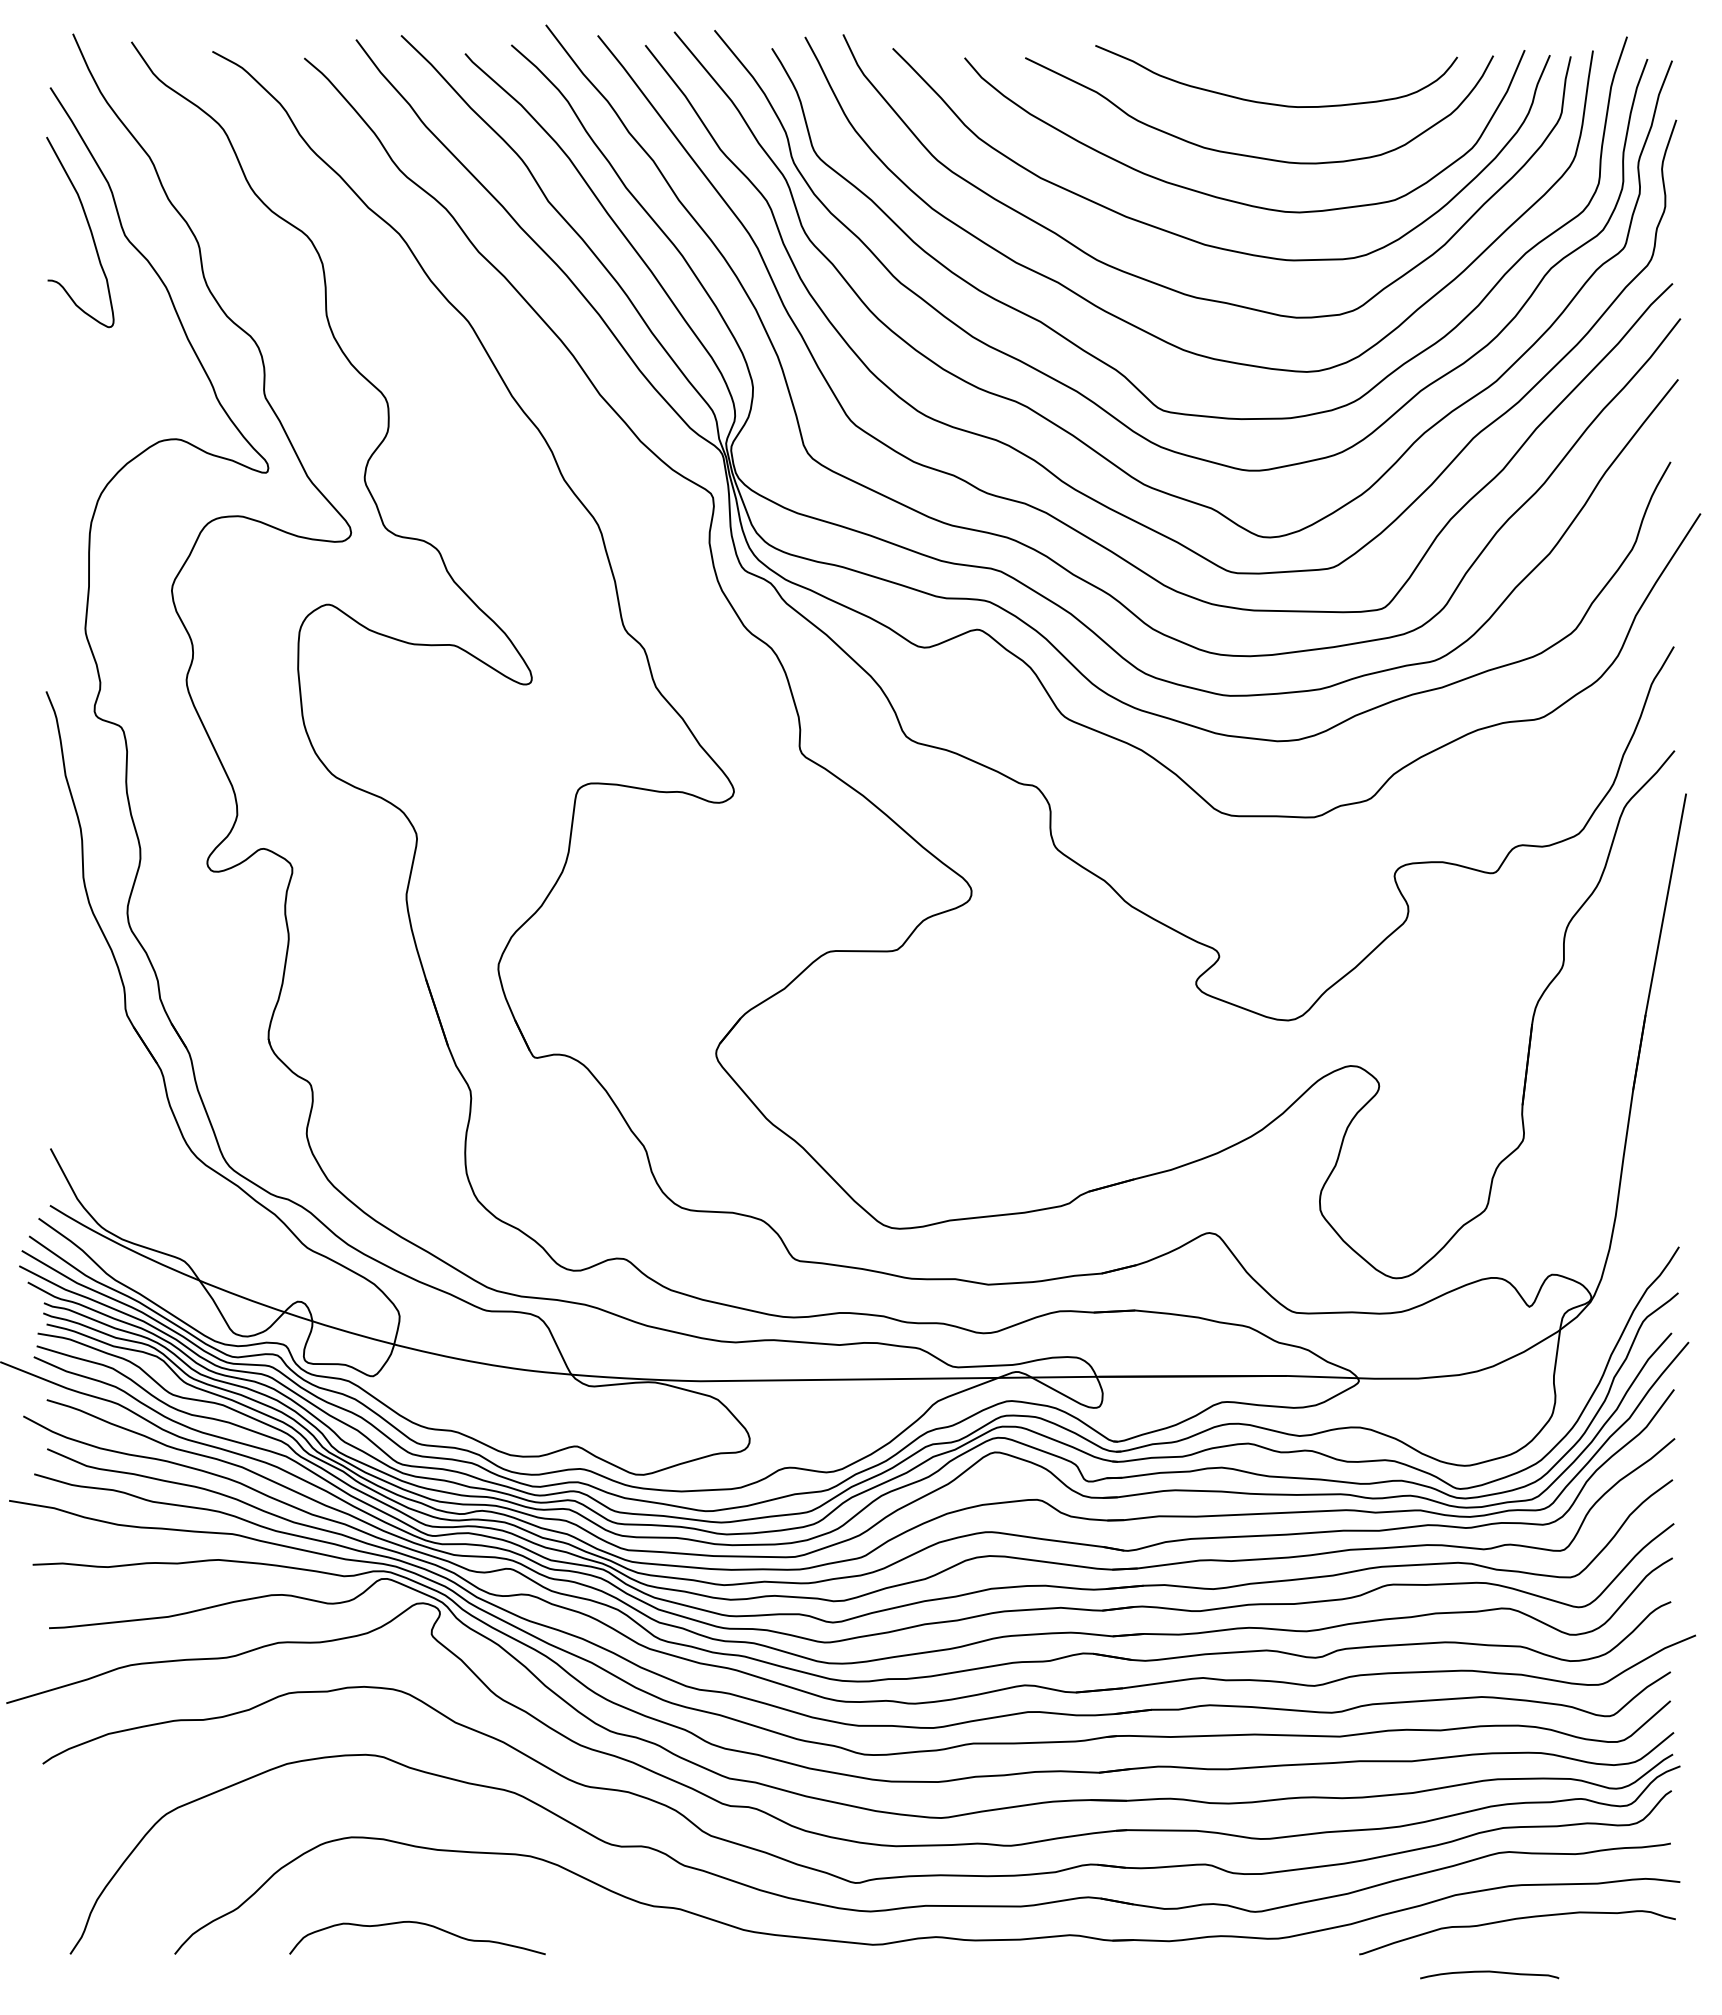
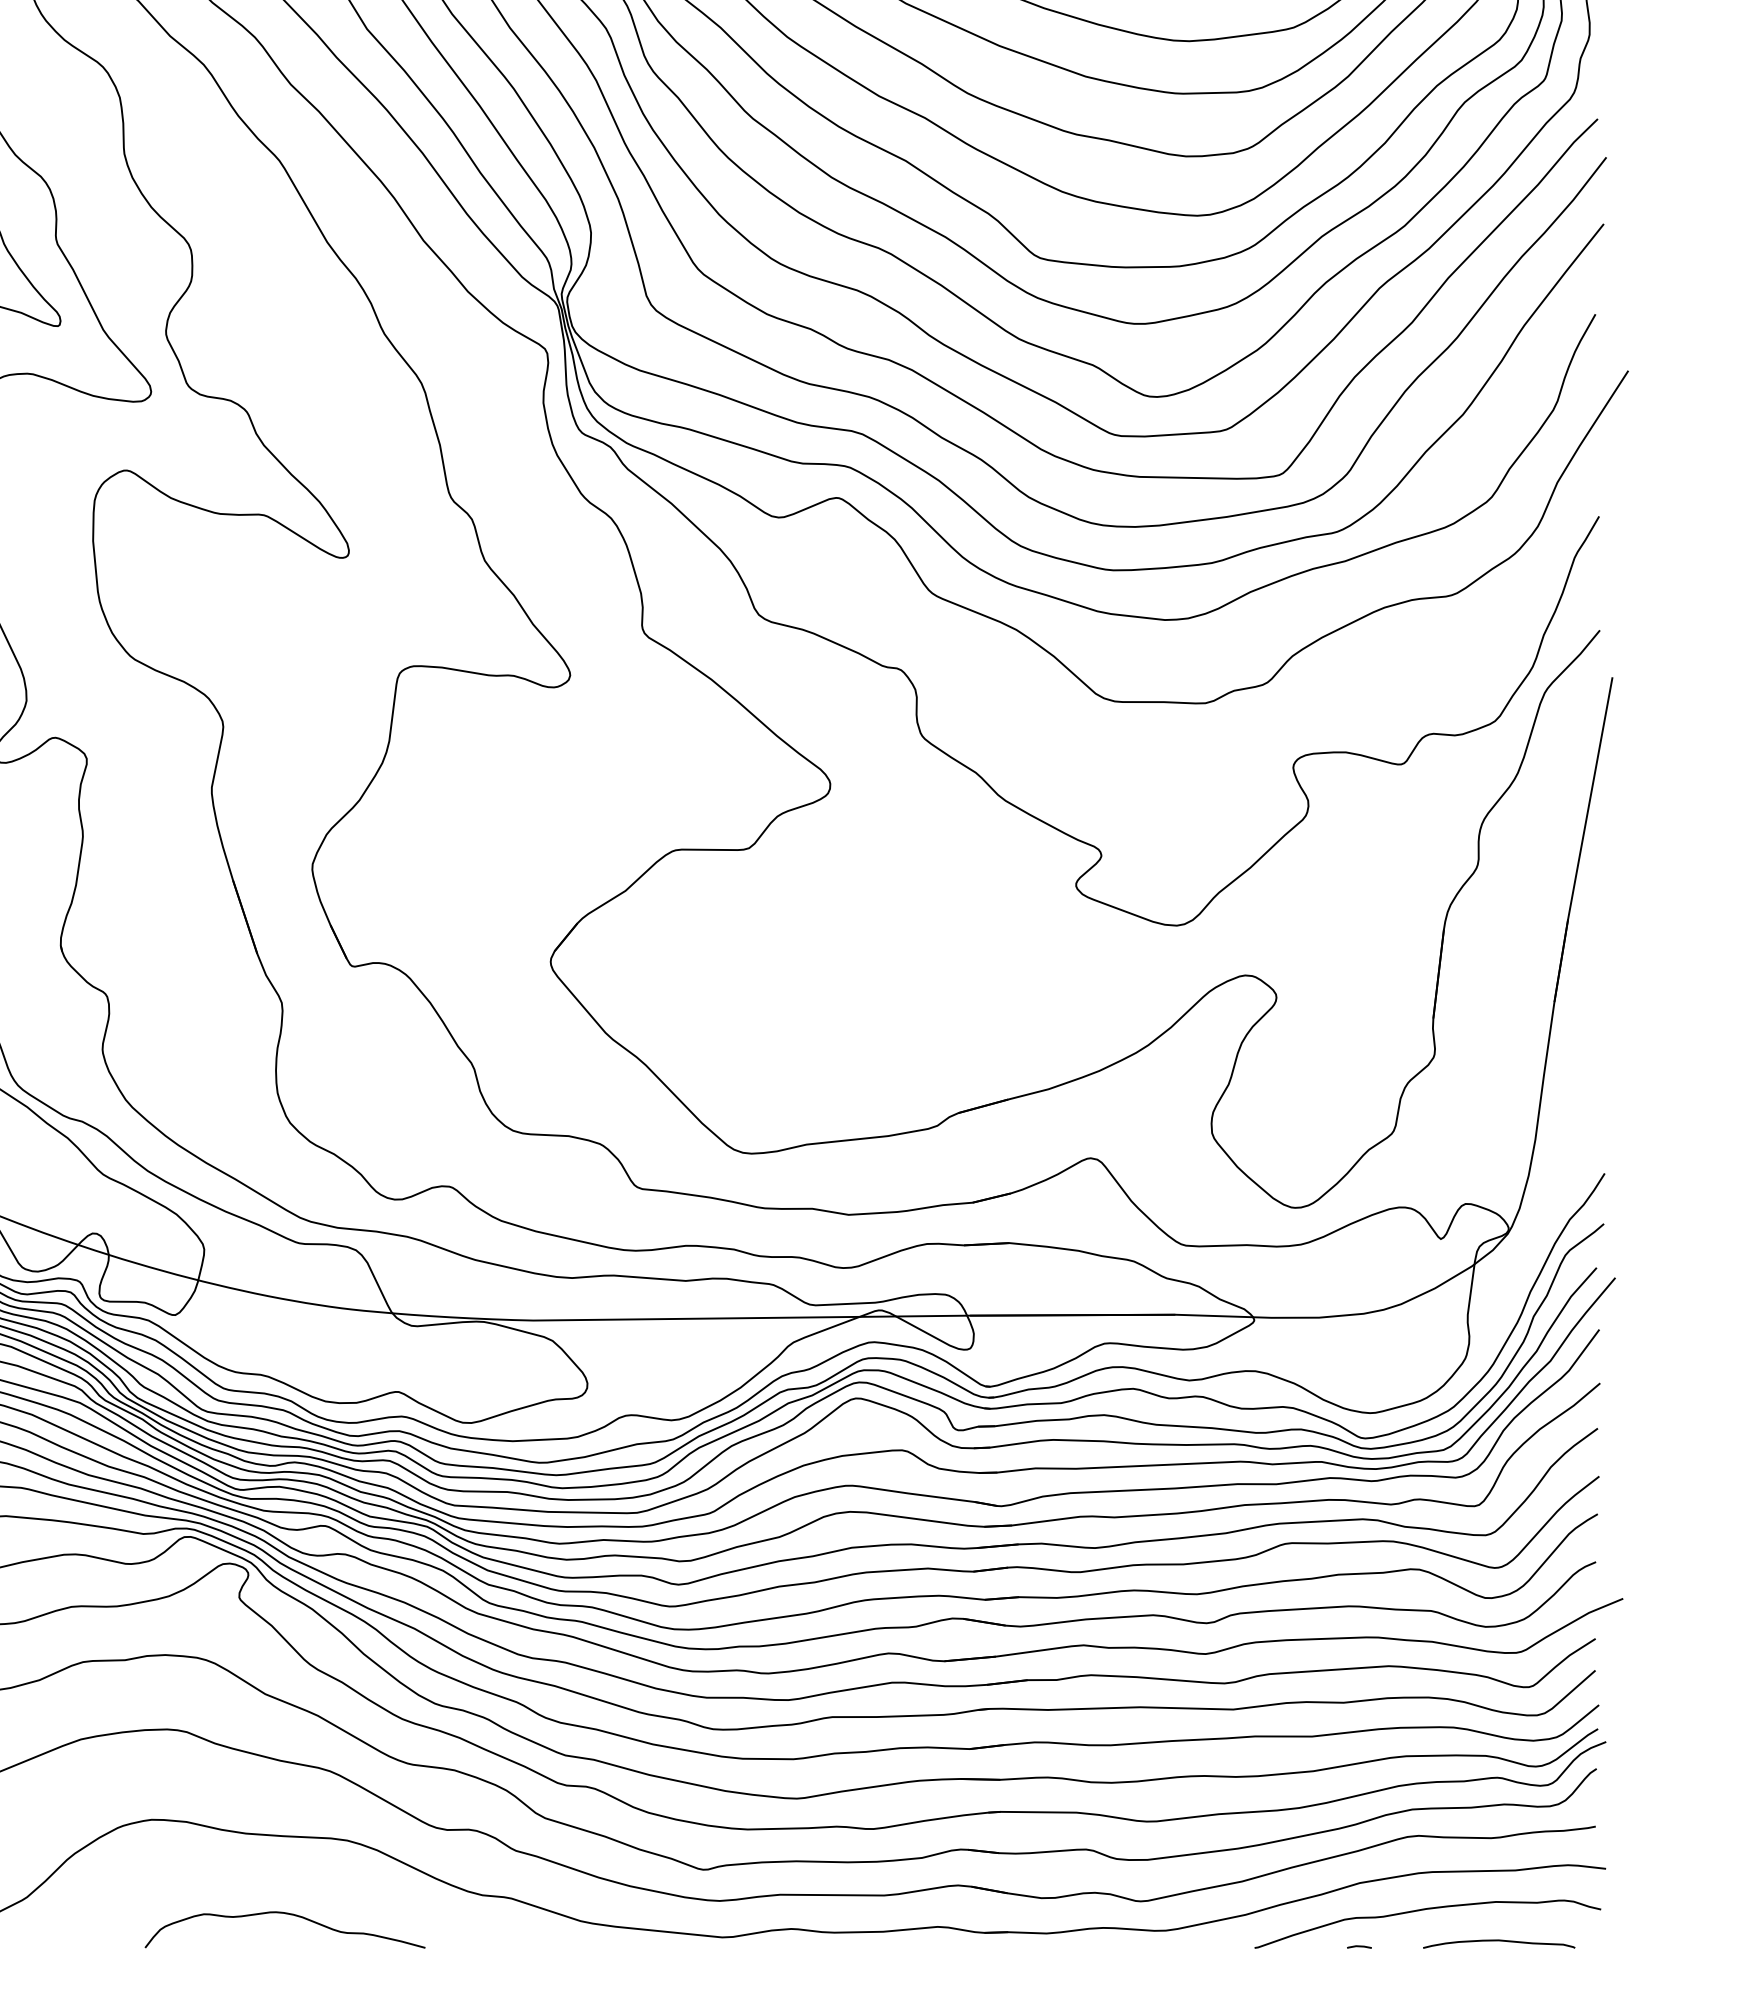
curve: (420, 1924) -> (288, 1915), moved
line: (1454, 1953) -> (1358, 1946), added
curve: (1489, 1972) -> (1499, 1941), moved

